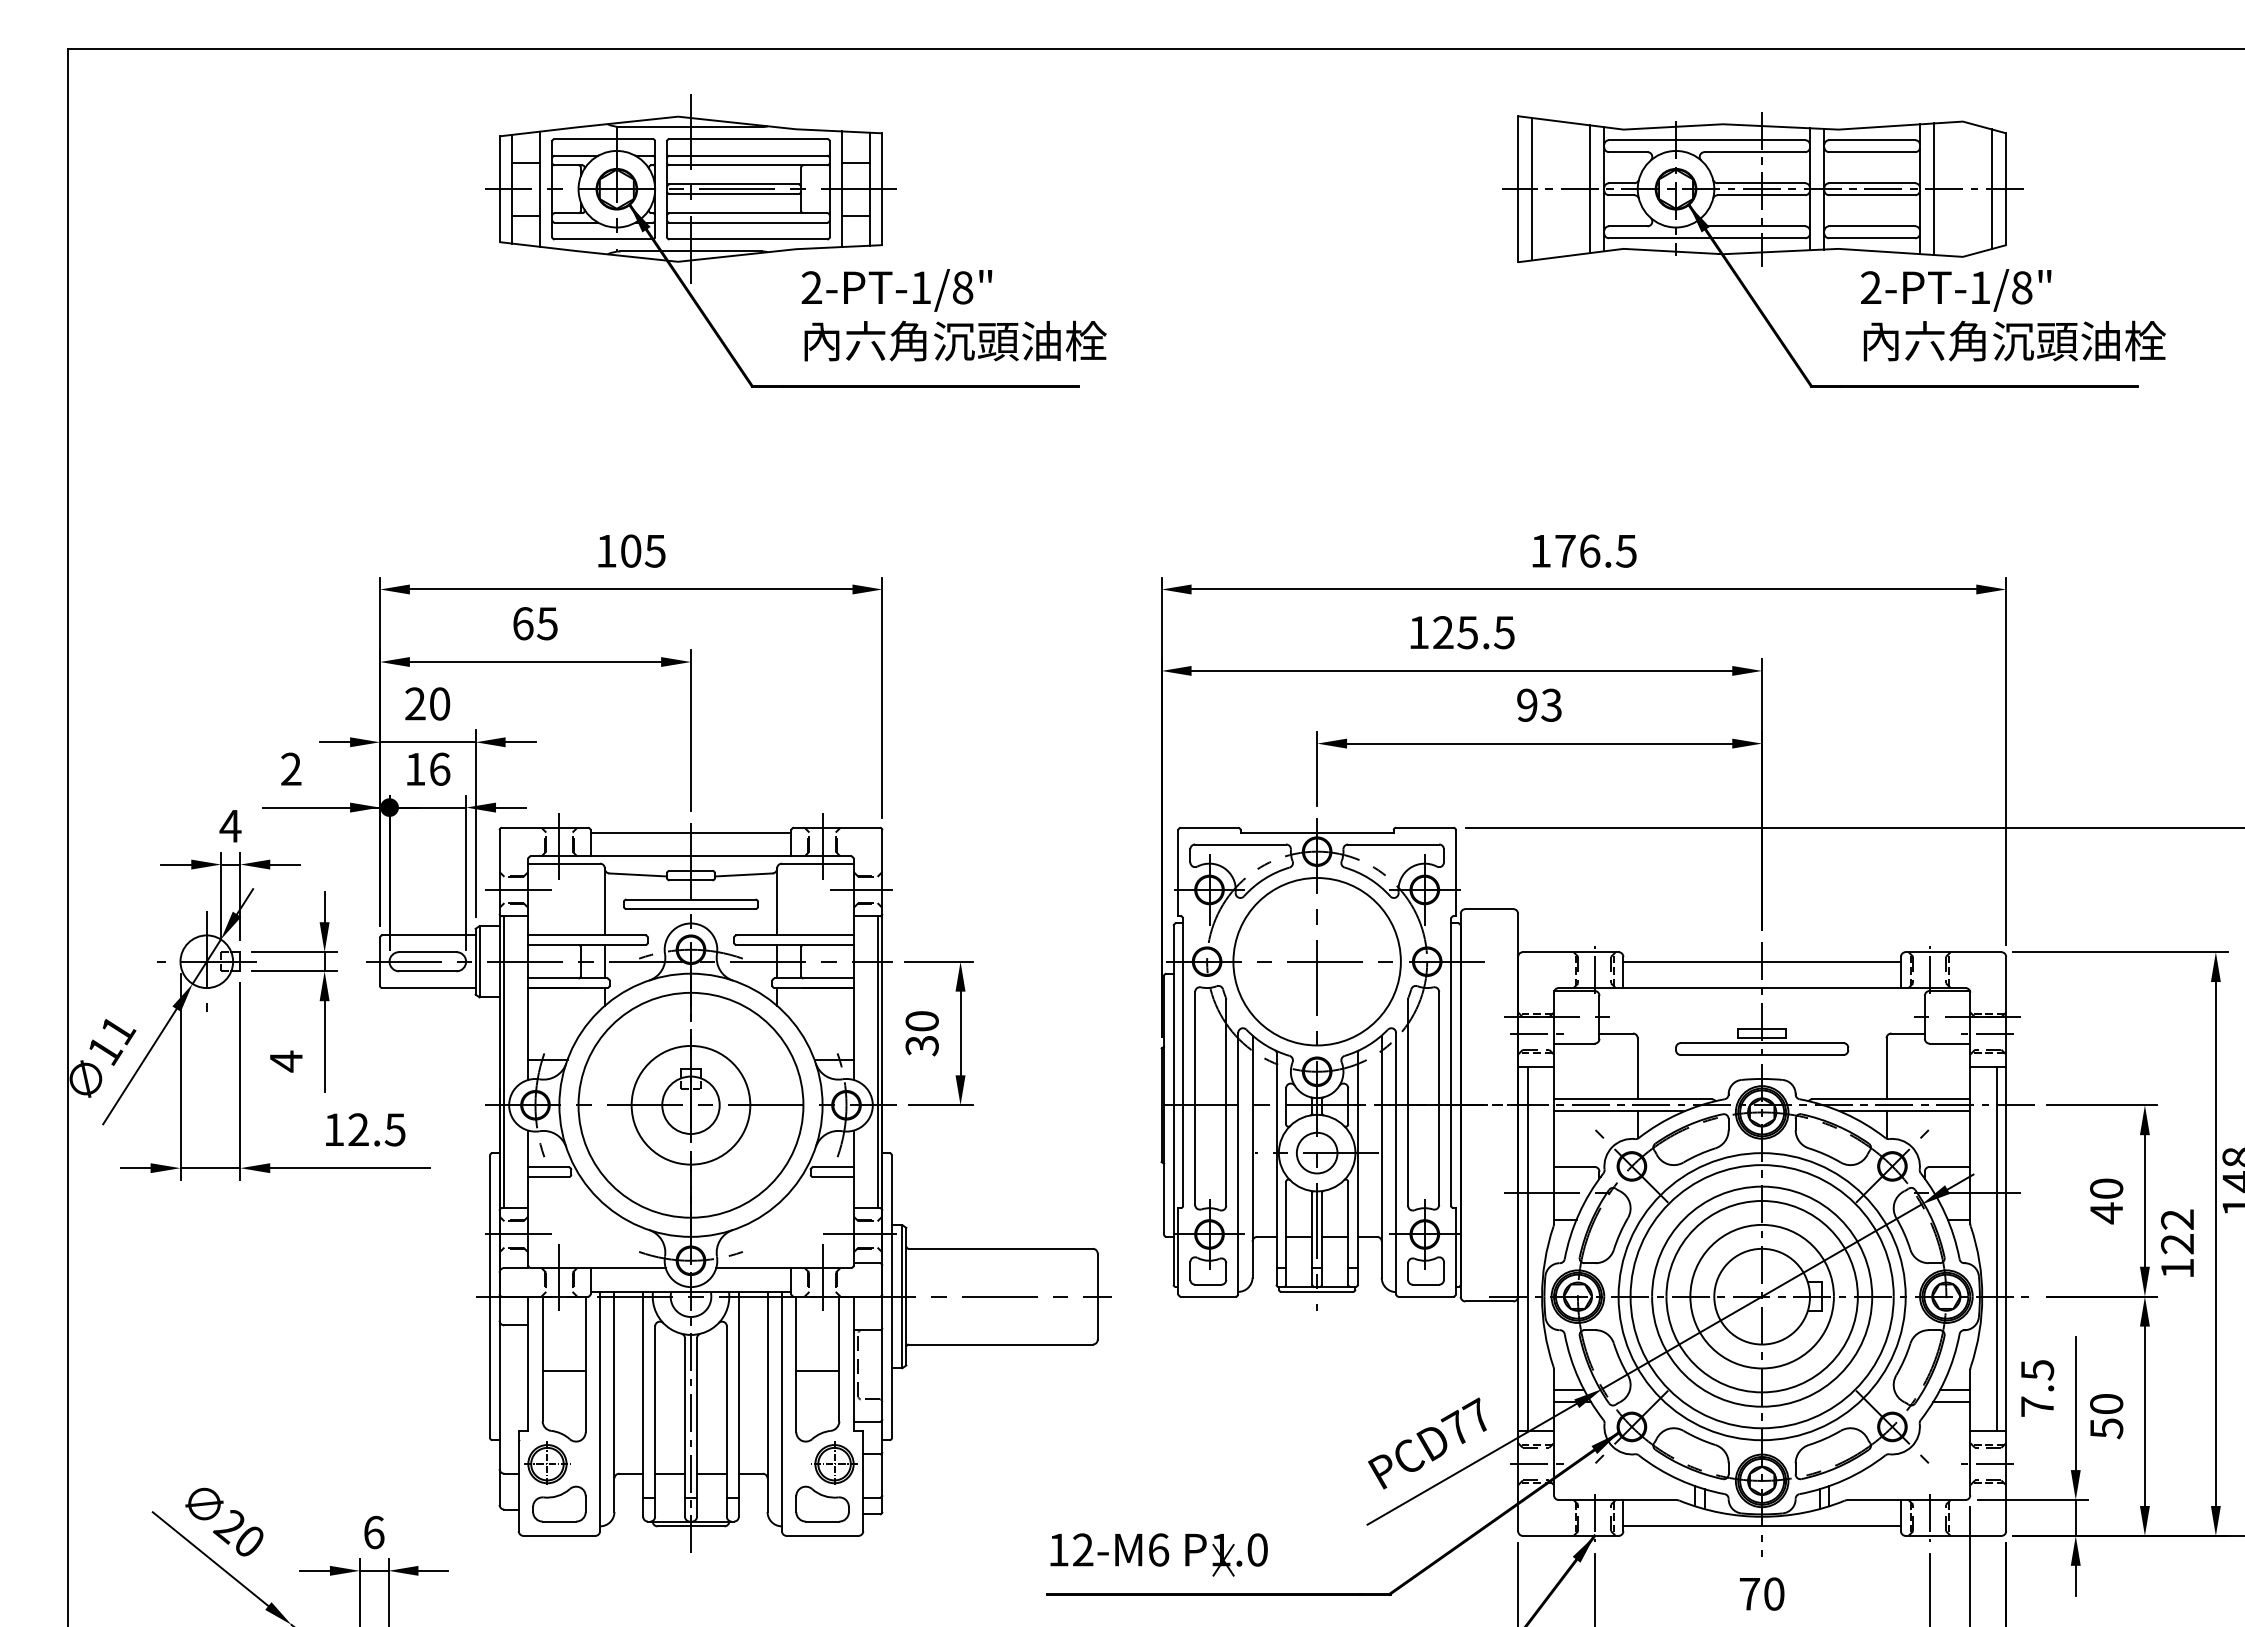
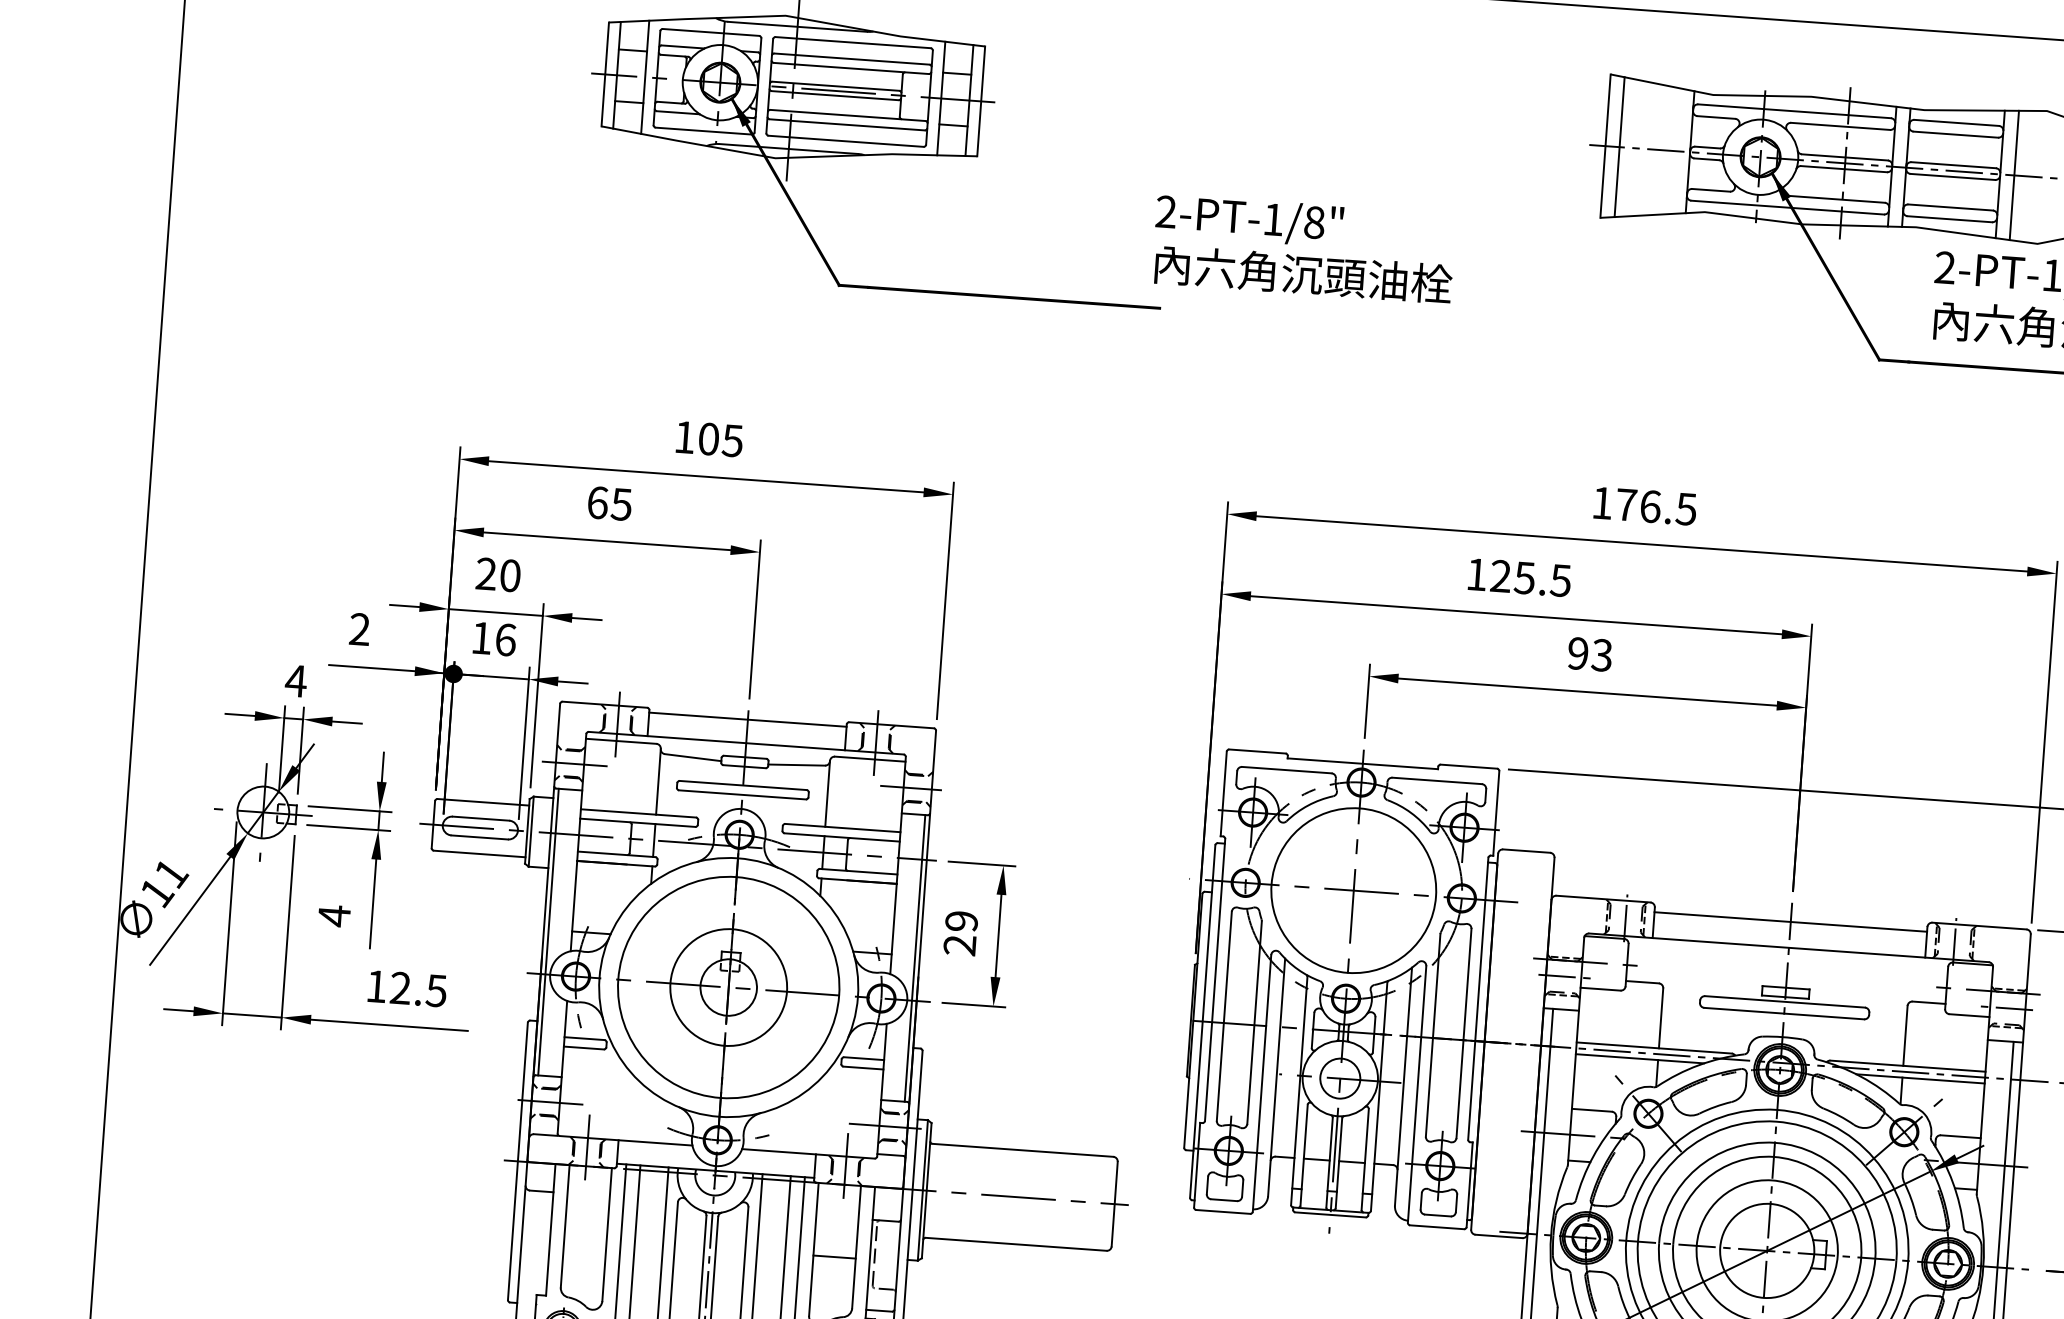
line: (1589, 189) -> (1675, 151), removed
text: (953, 315) -> (1303, 249), moved
text: (921, 1033) -> (960, 933), 30 -> 29
line: (563, 1370) -> (584, 1239), removed

